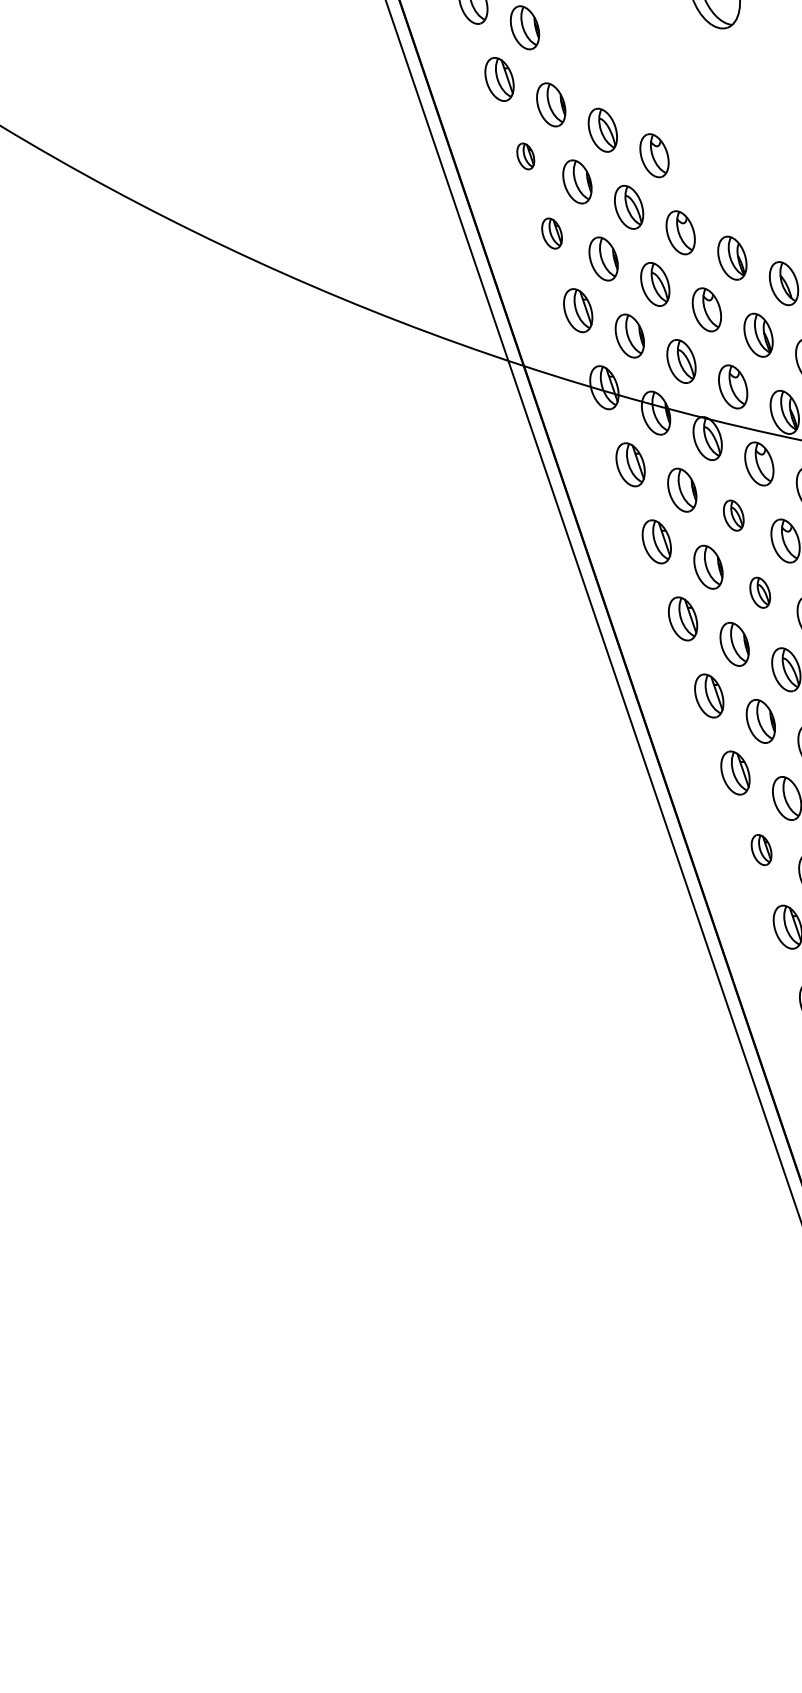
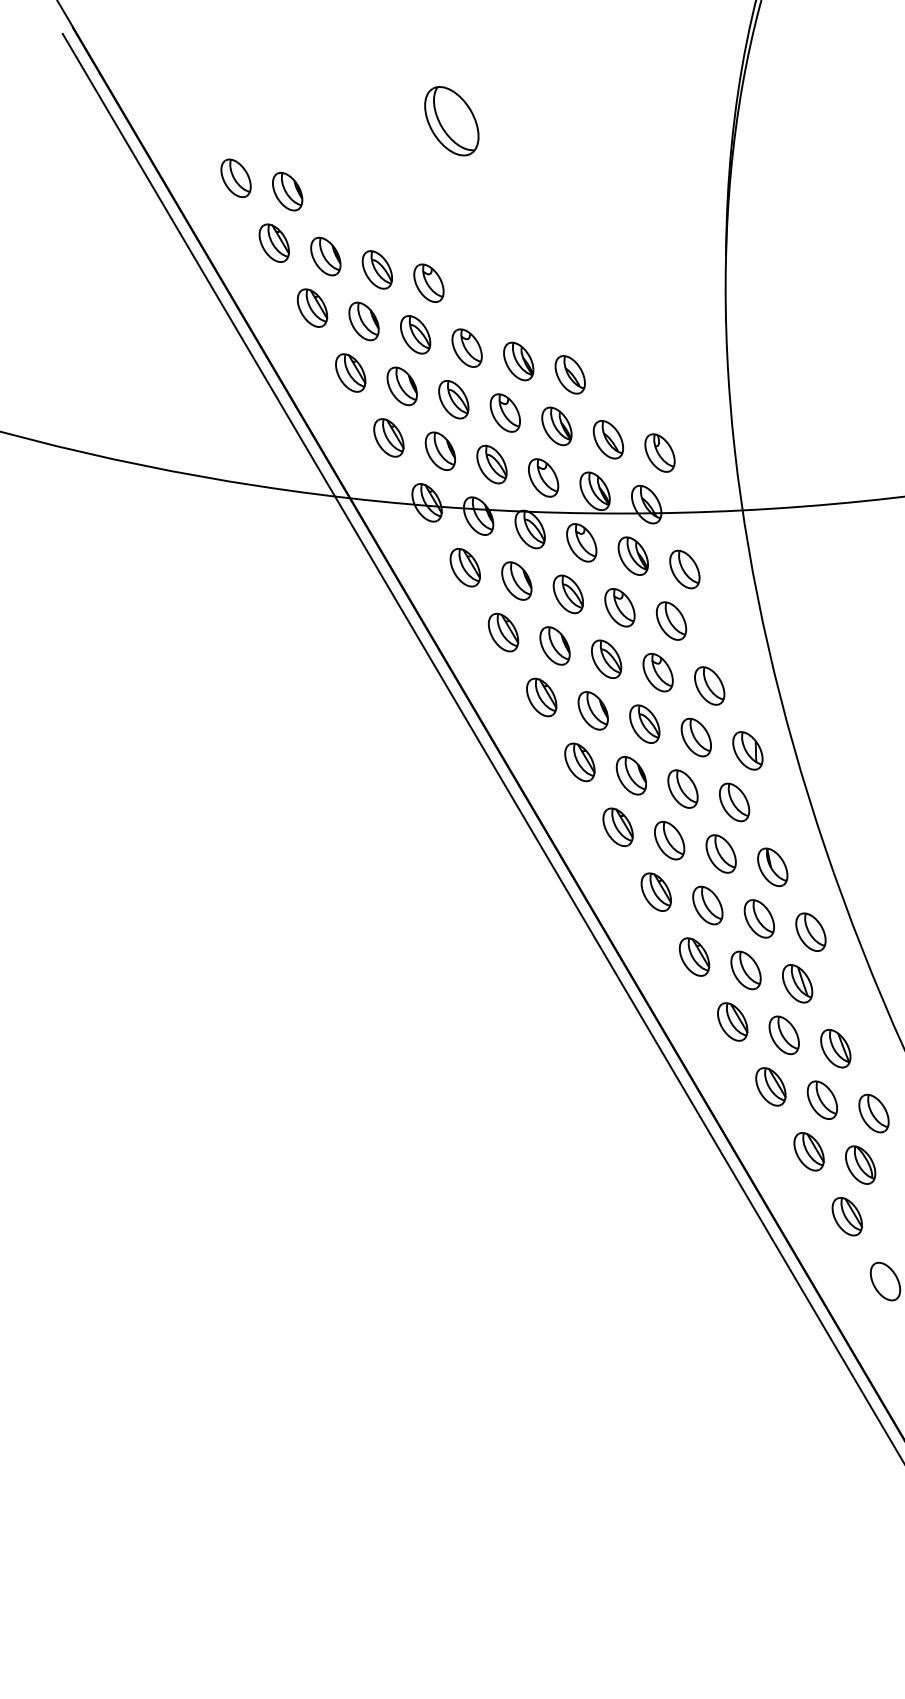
part: (525, 155) -> (312, 307), size x1.67
part: (551, 232) -> (350, 372), size x1.43
part: (732, 515) -> (567, 594), size x1.43
part: (759, 592) -> (606, 659), size x1.43
part: (760, 849) -> (655, 891), size x1.43

